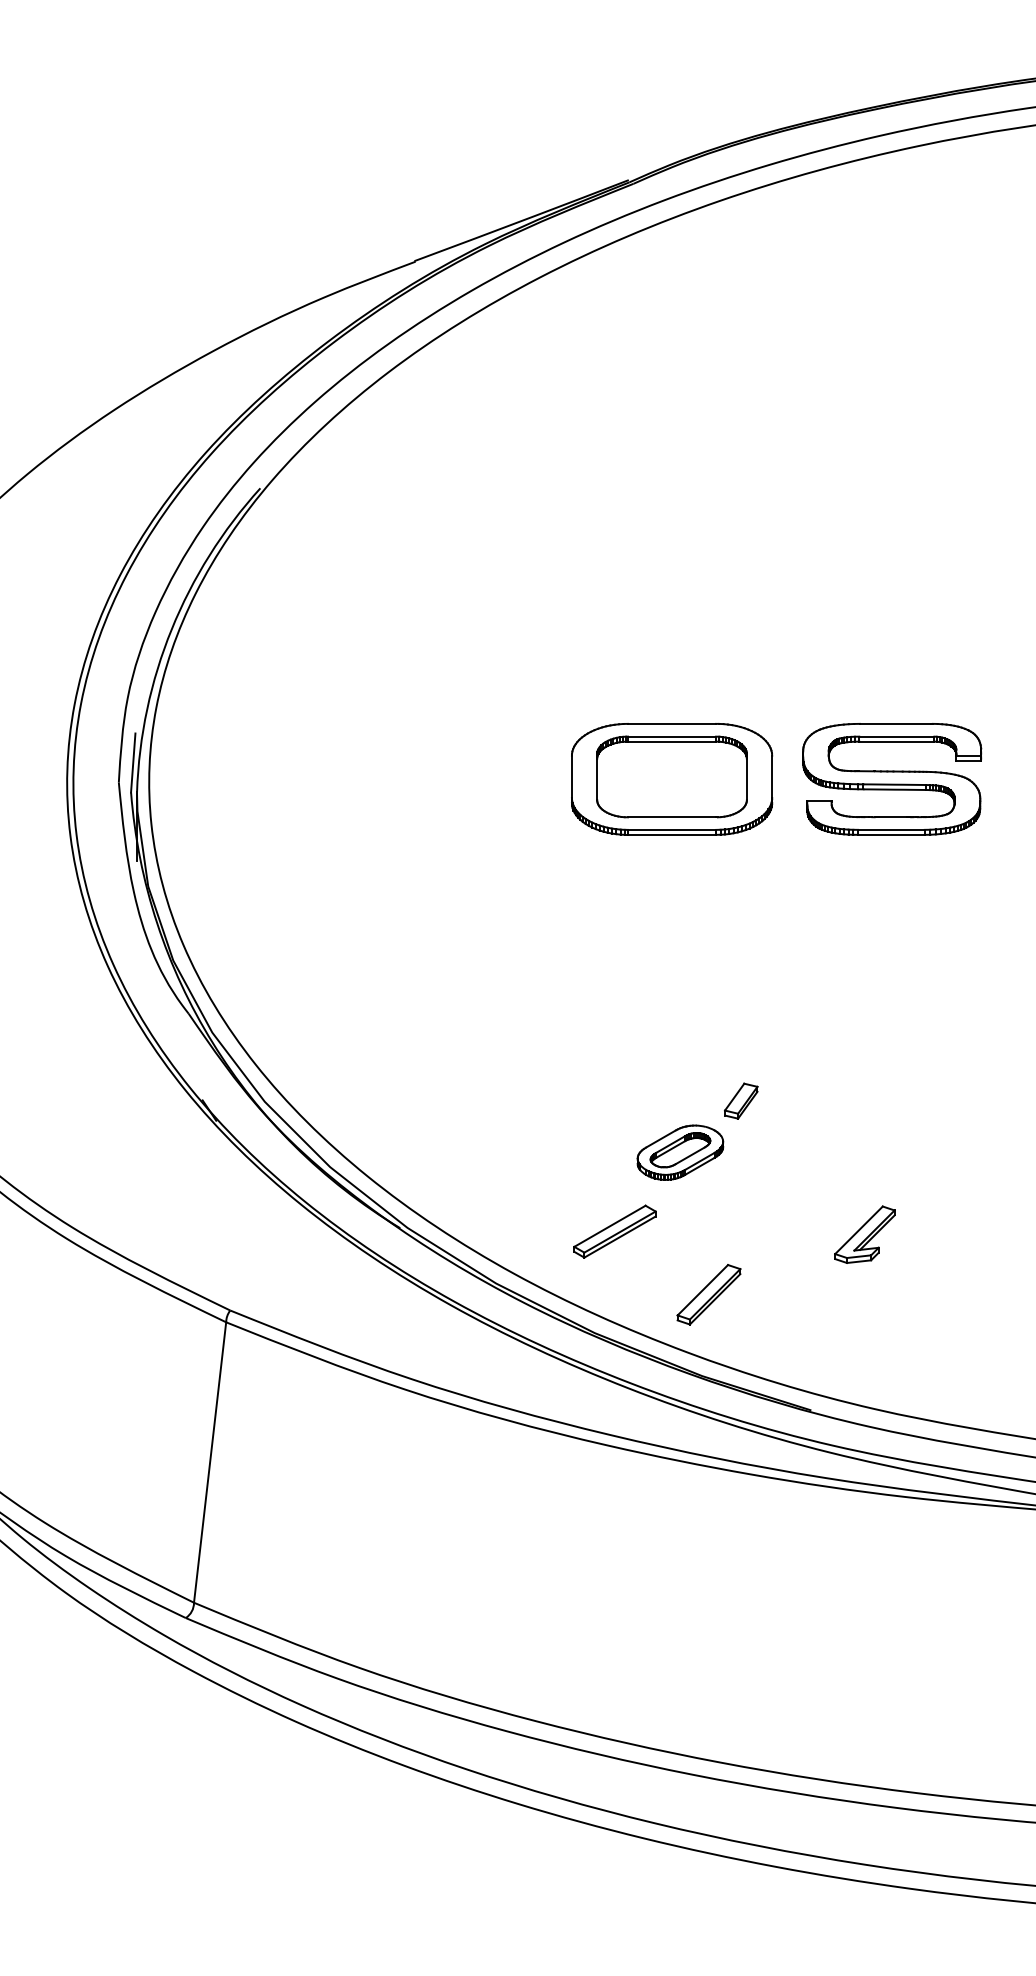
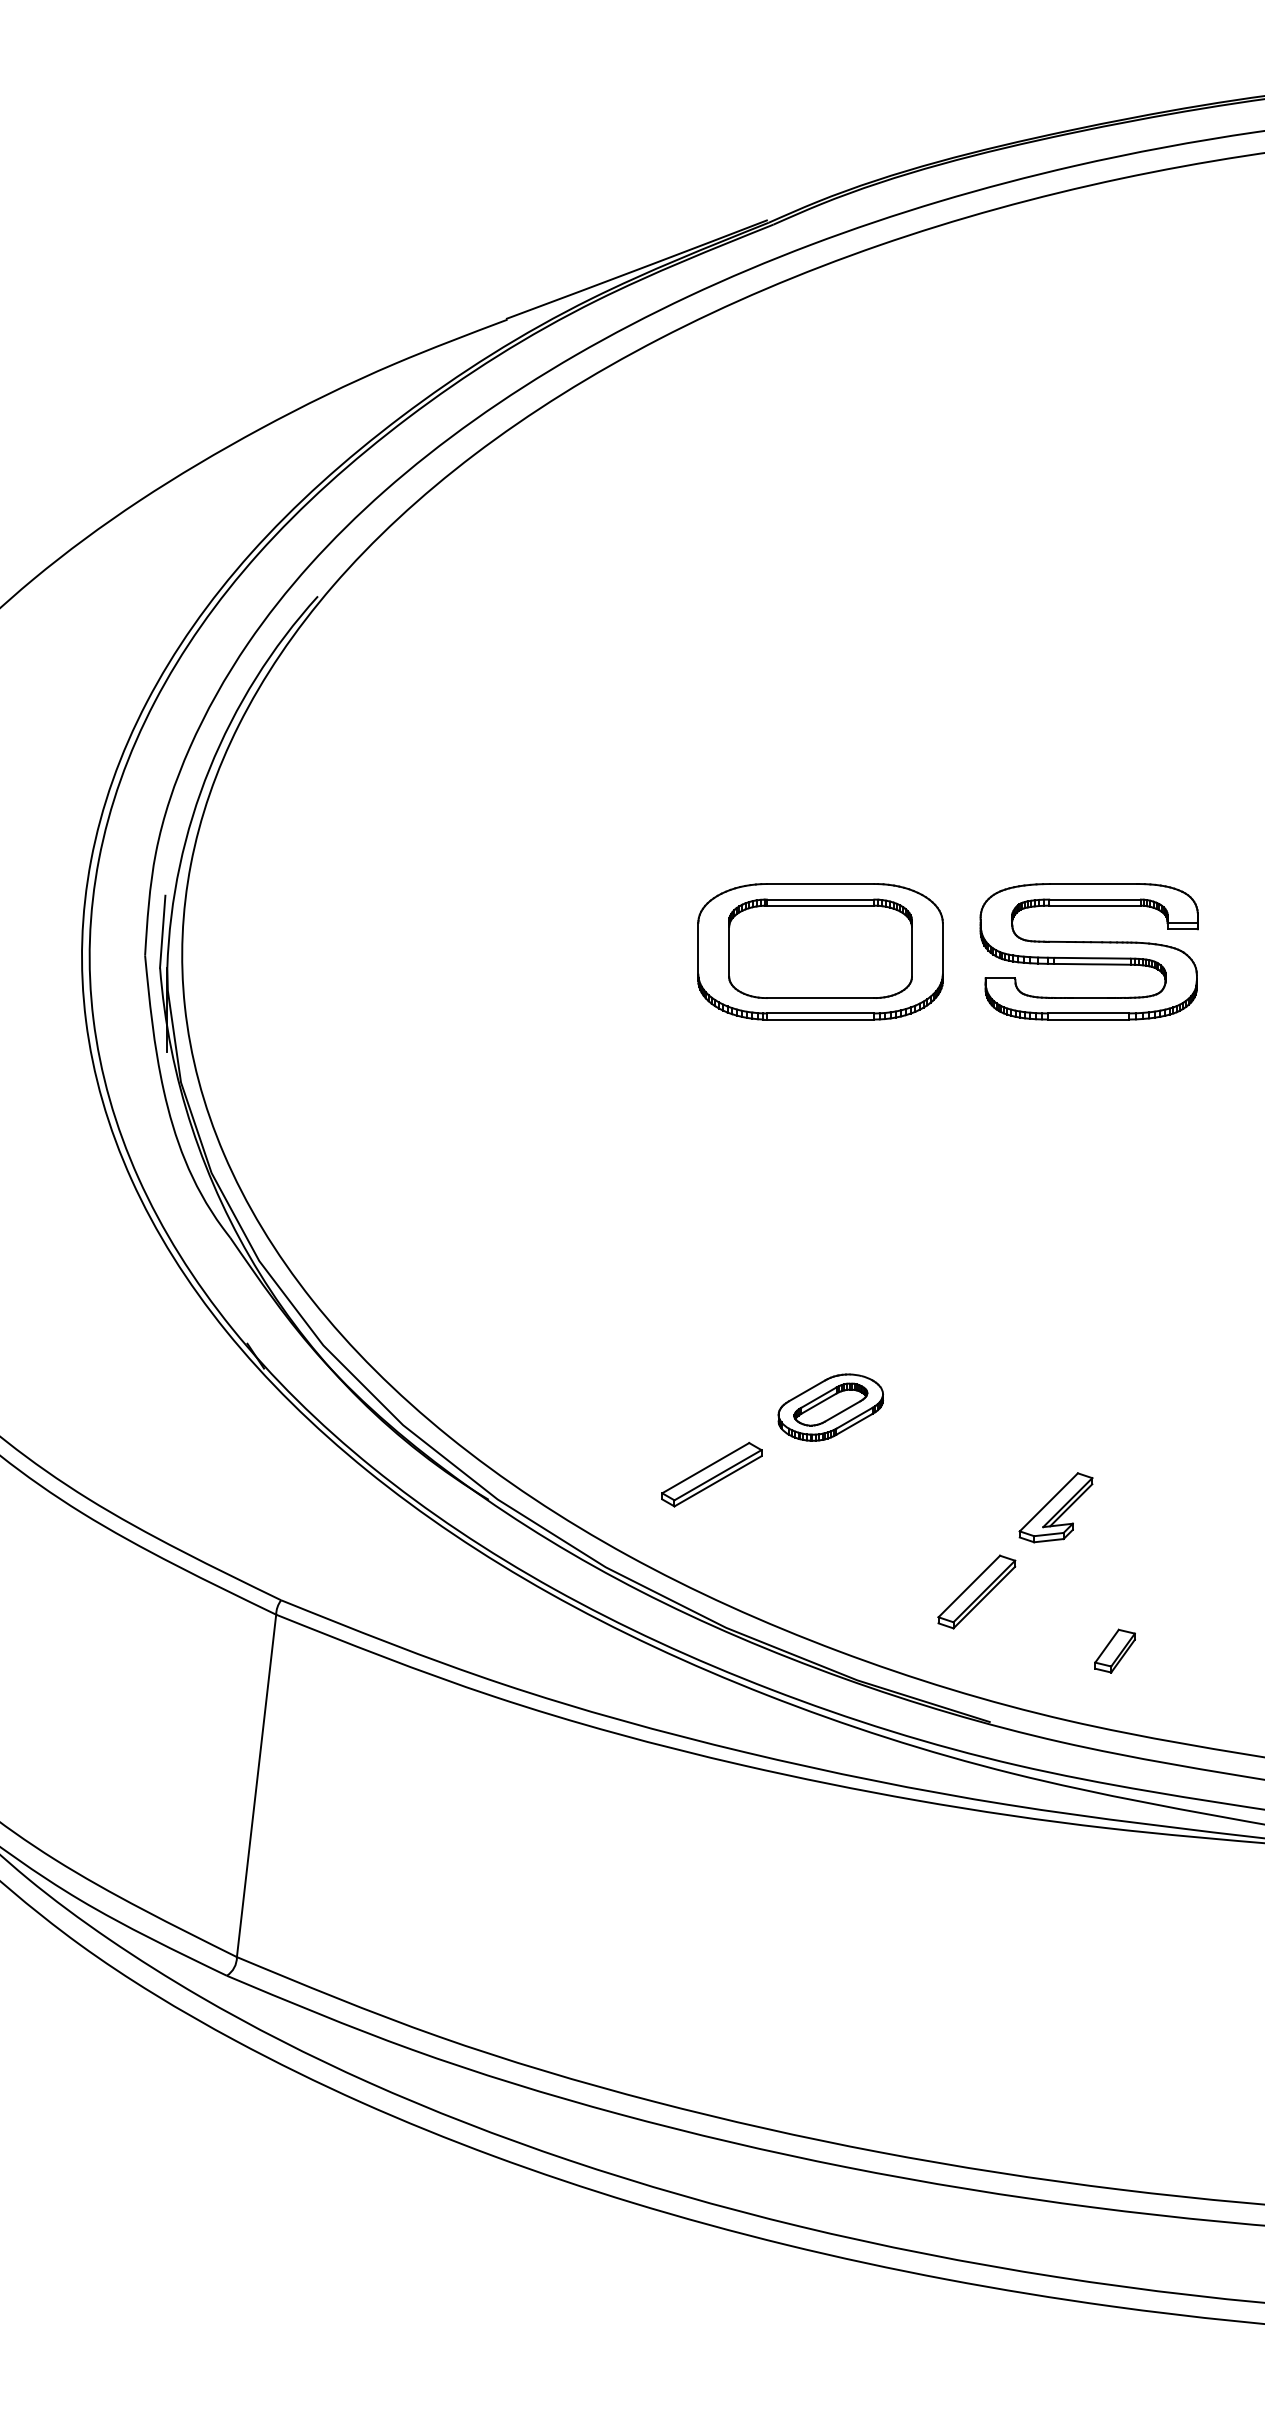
part: (741, 1100) -> (1115, 1650), moved
part: (614, 1231) -> (711, 1474), moved
part: (708, 1294) -> (976, 1591), moved

